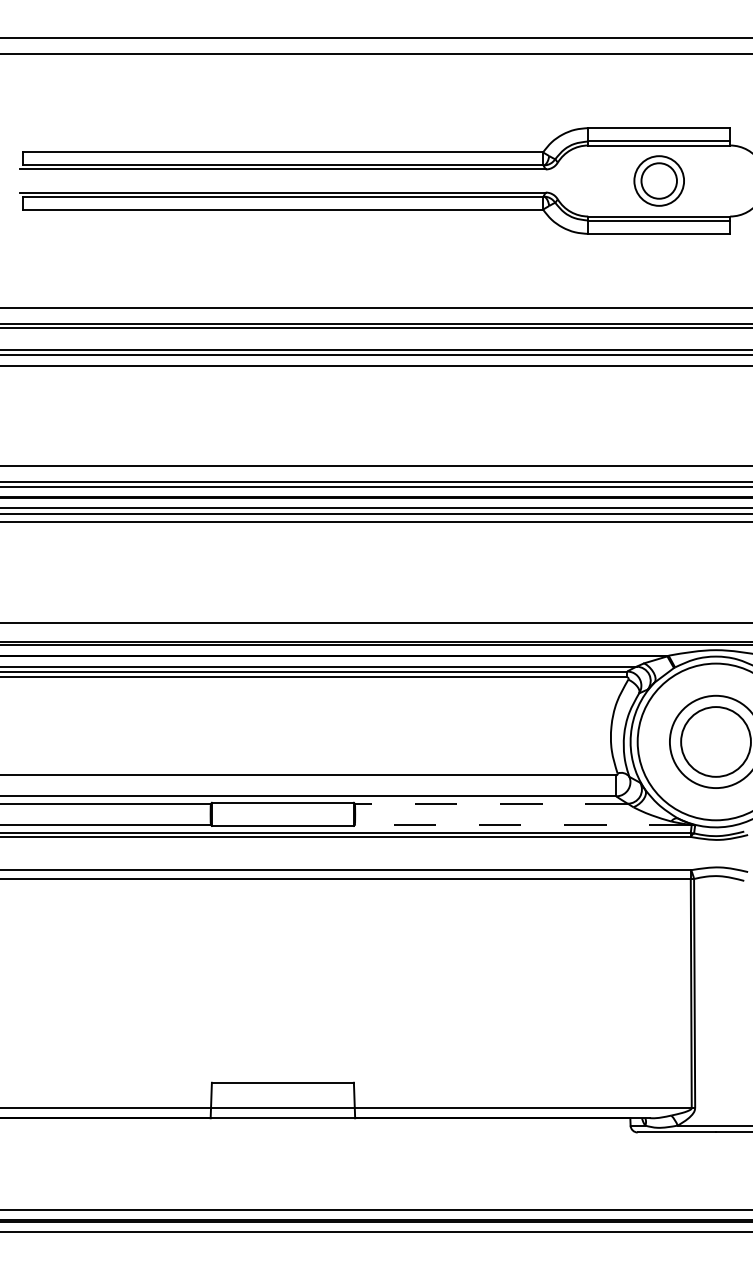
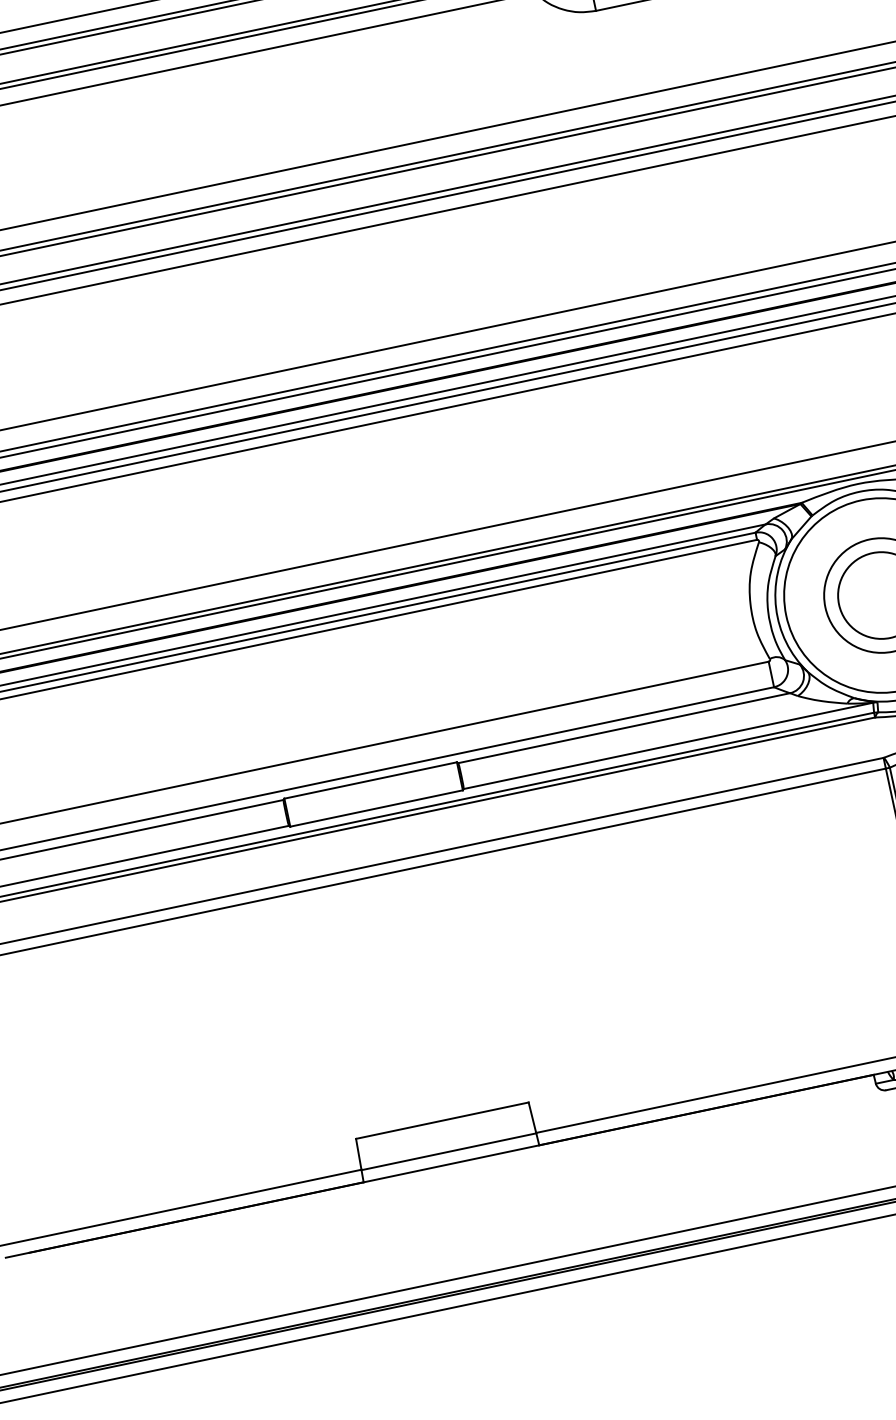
line: (491, 803) -> (624, 727), dashed -> solid
line: (522, 825) -> (667, 746), dashed -> solid

